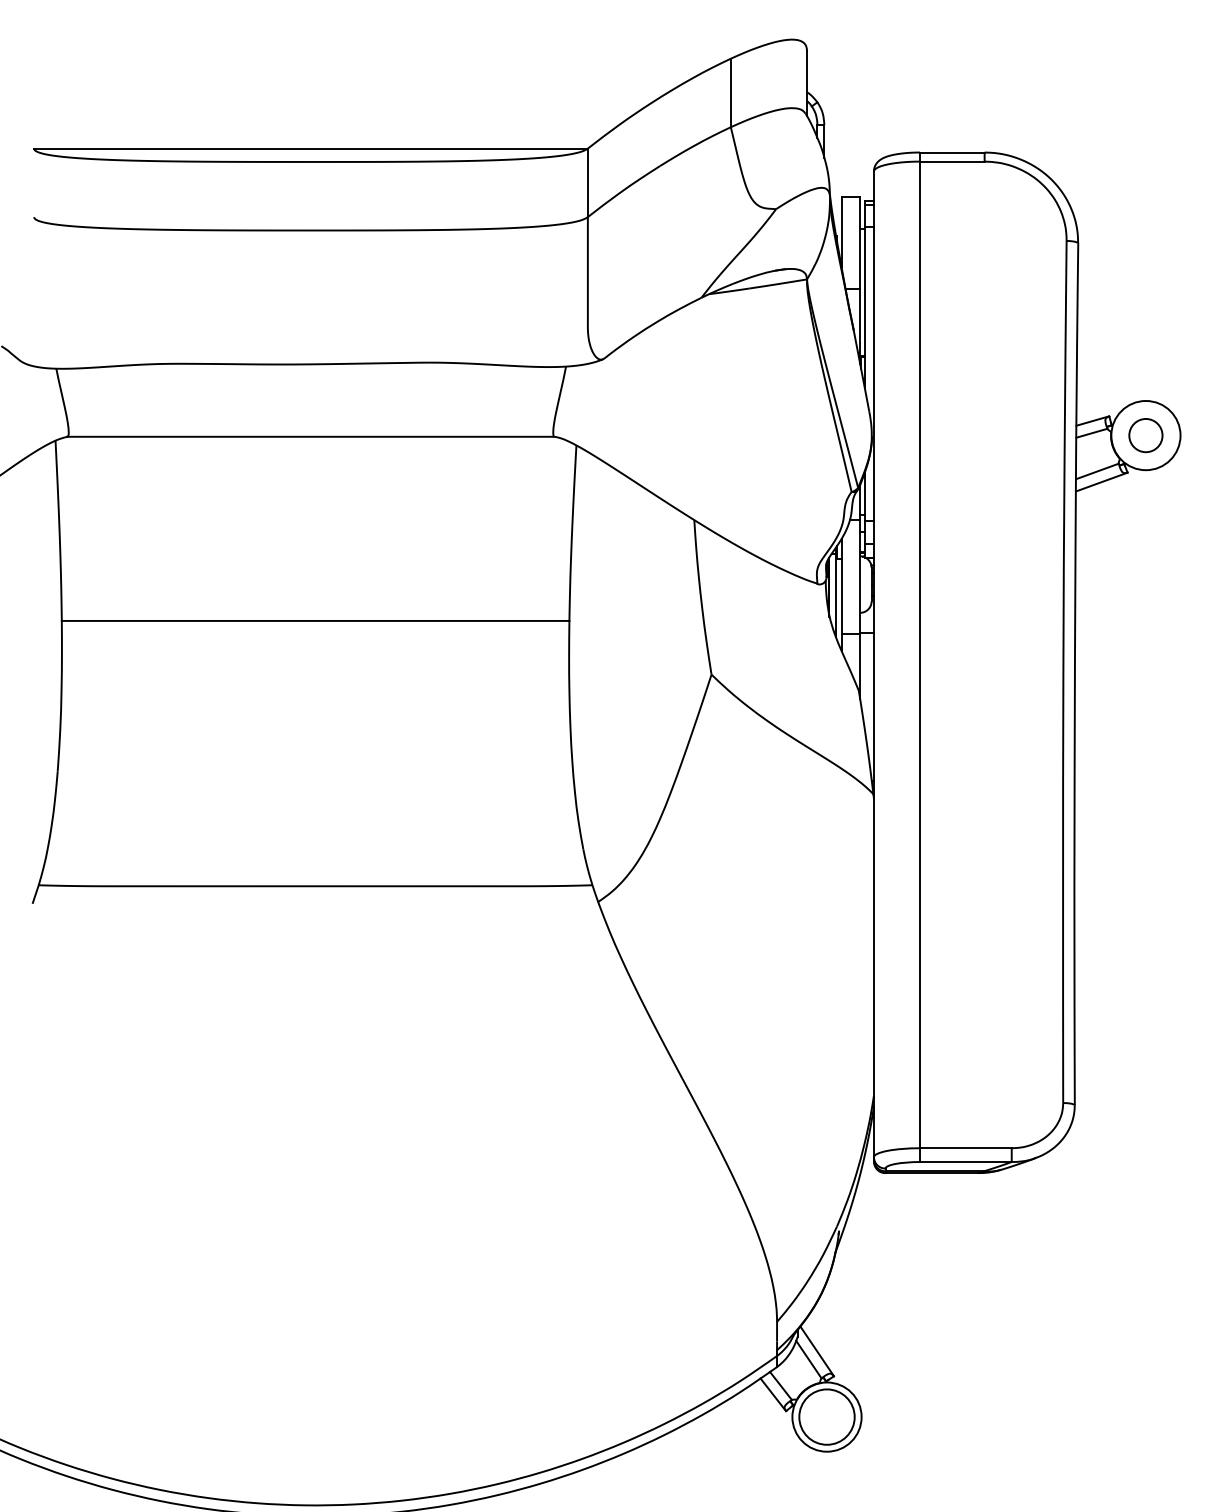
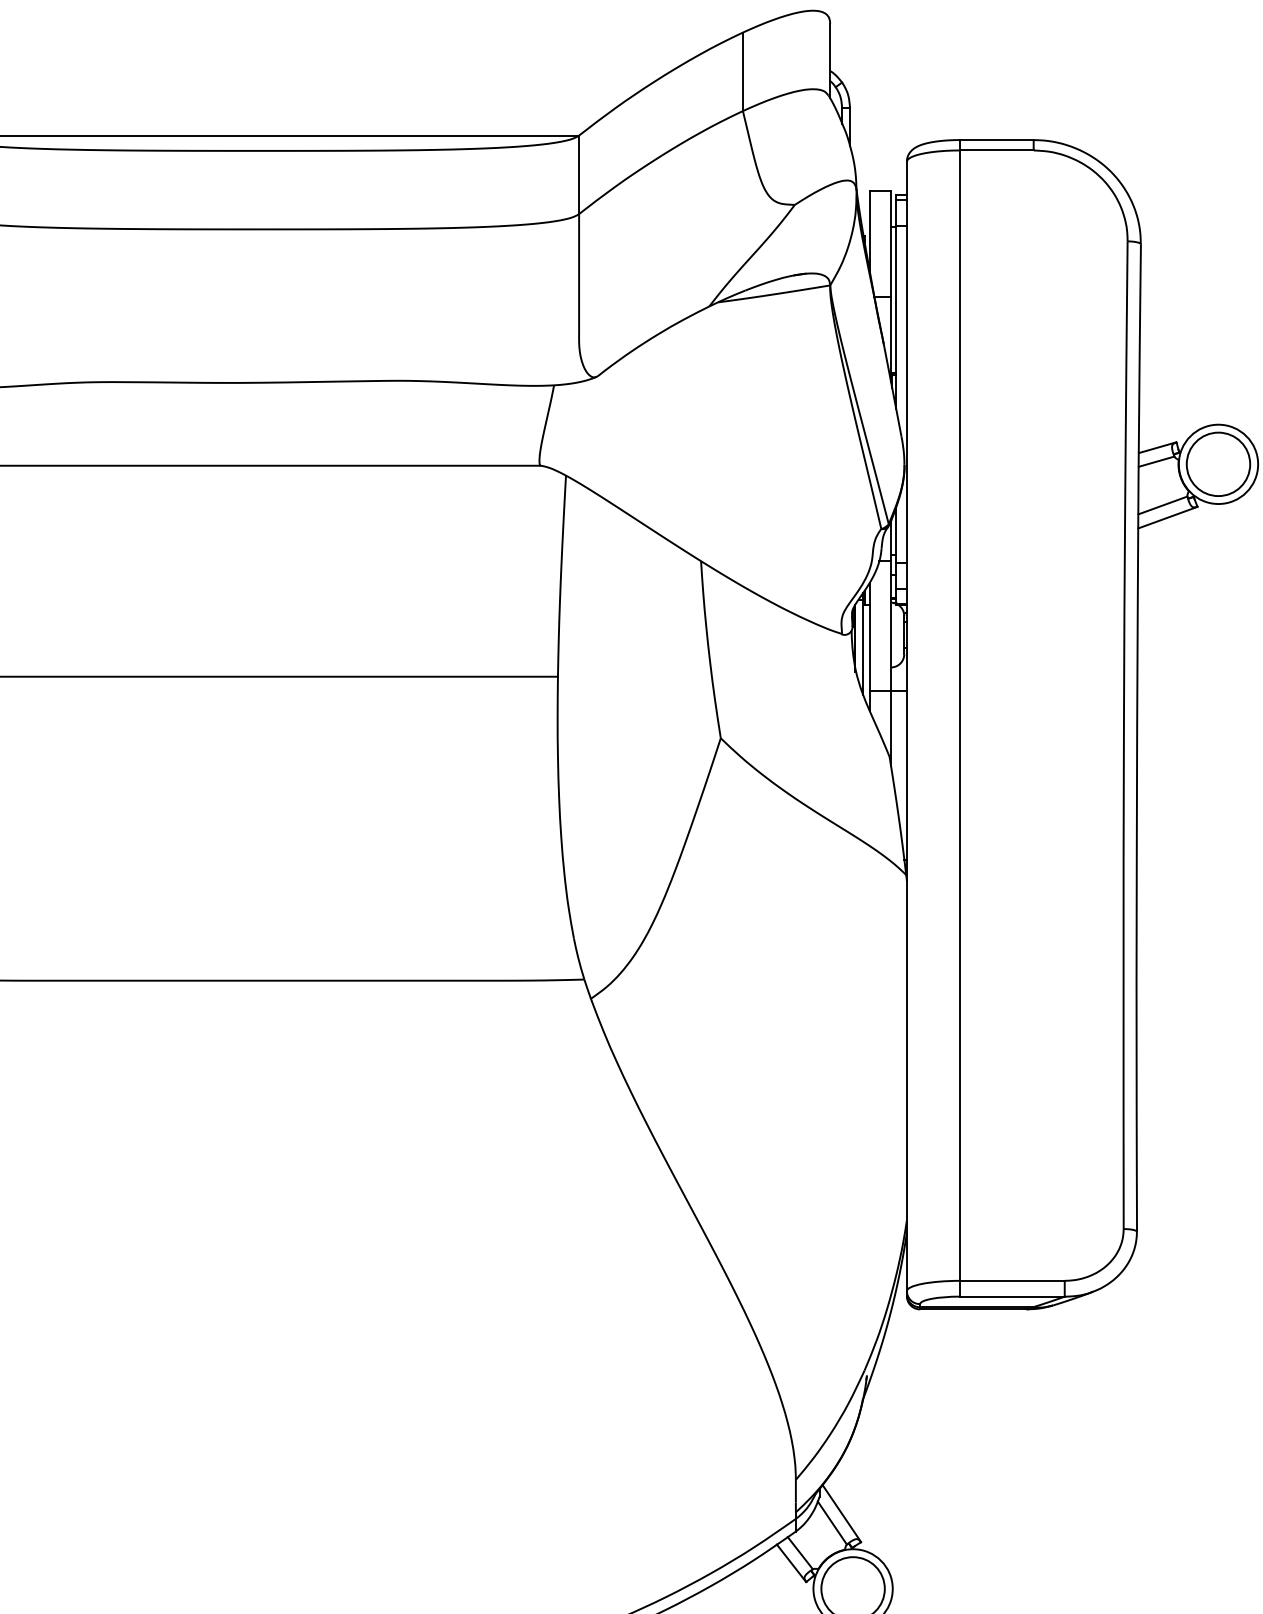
circle: (1145, 435) -> (1217, 464), size x1.67

